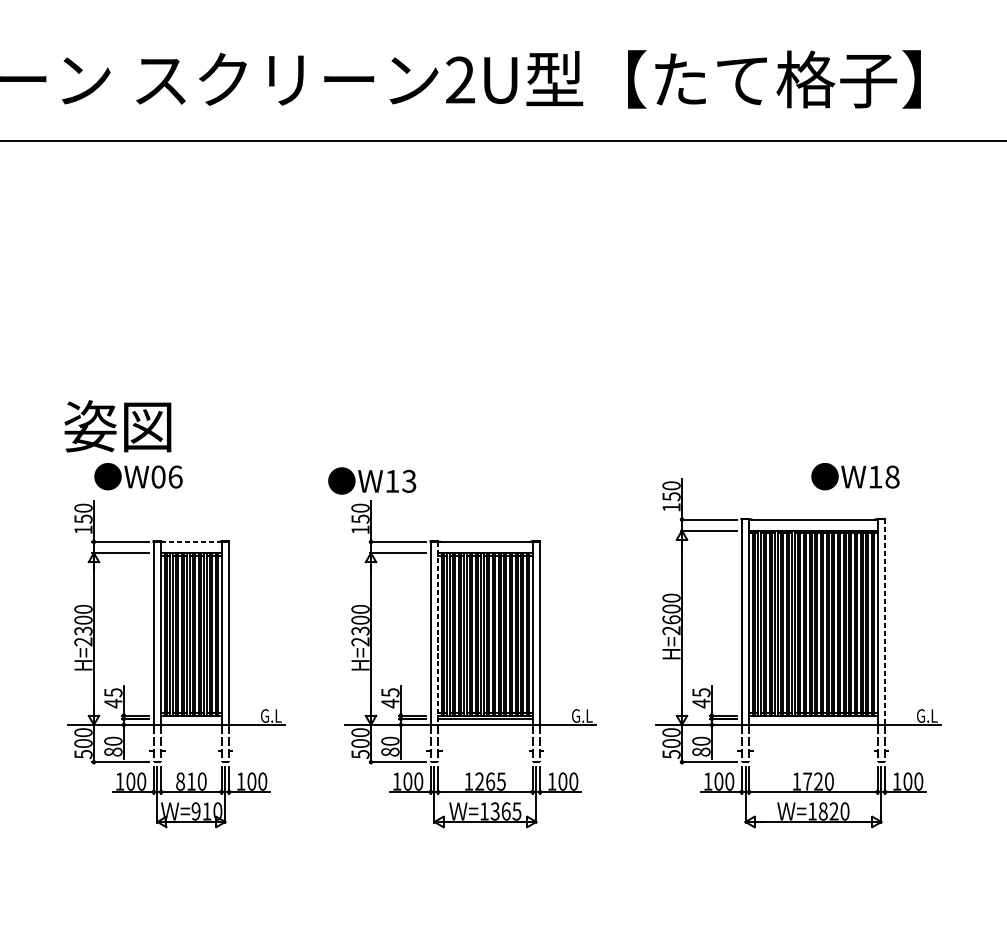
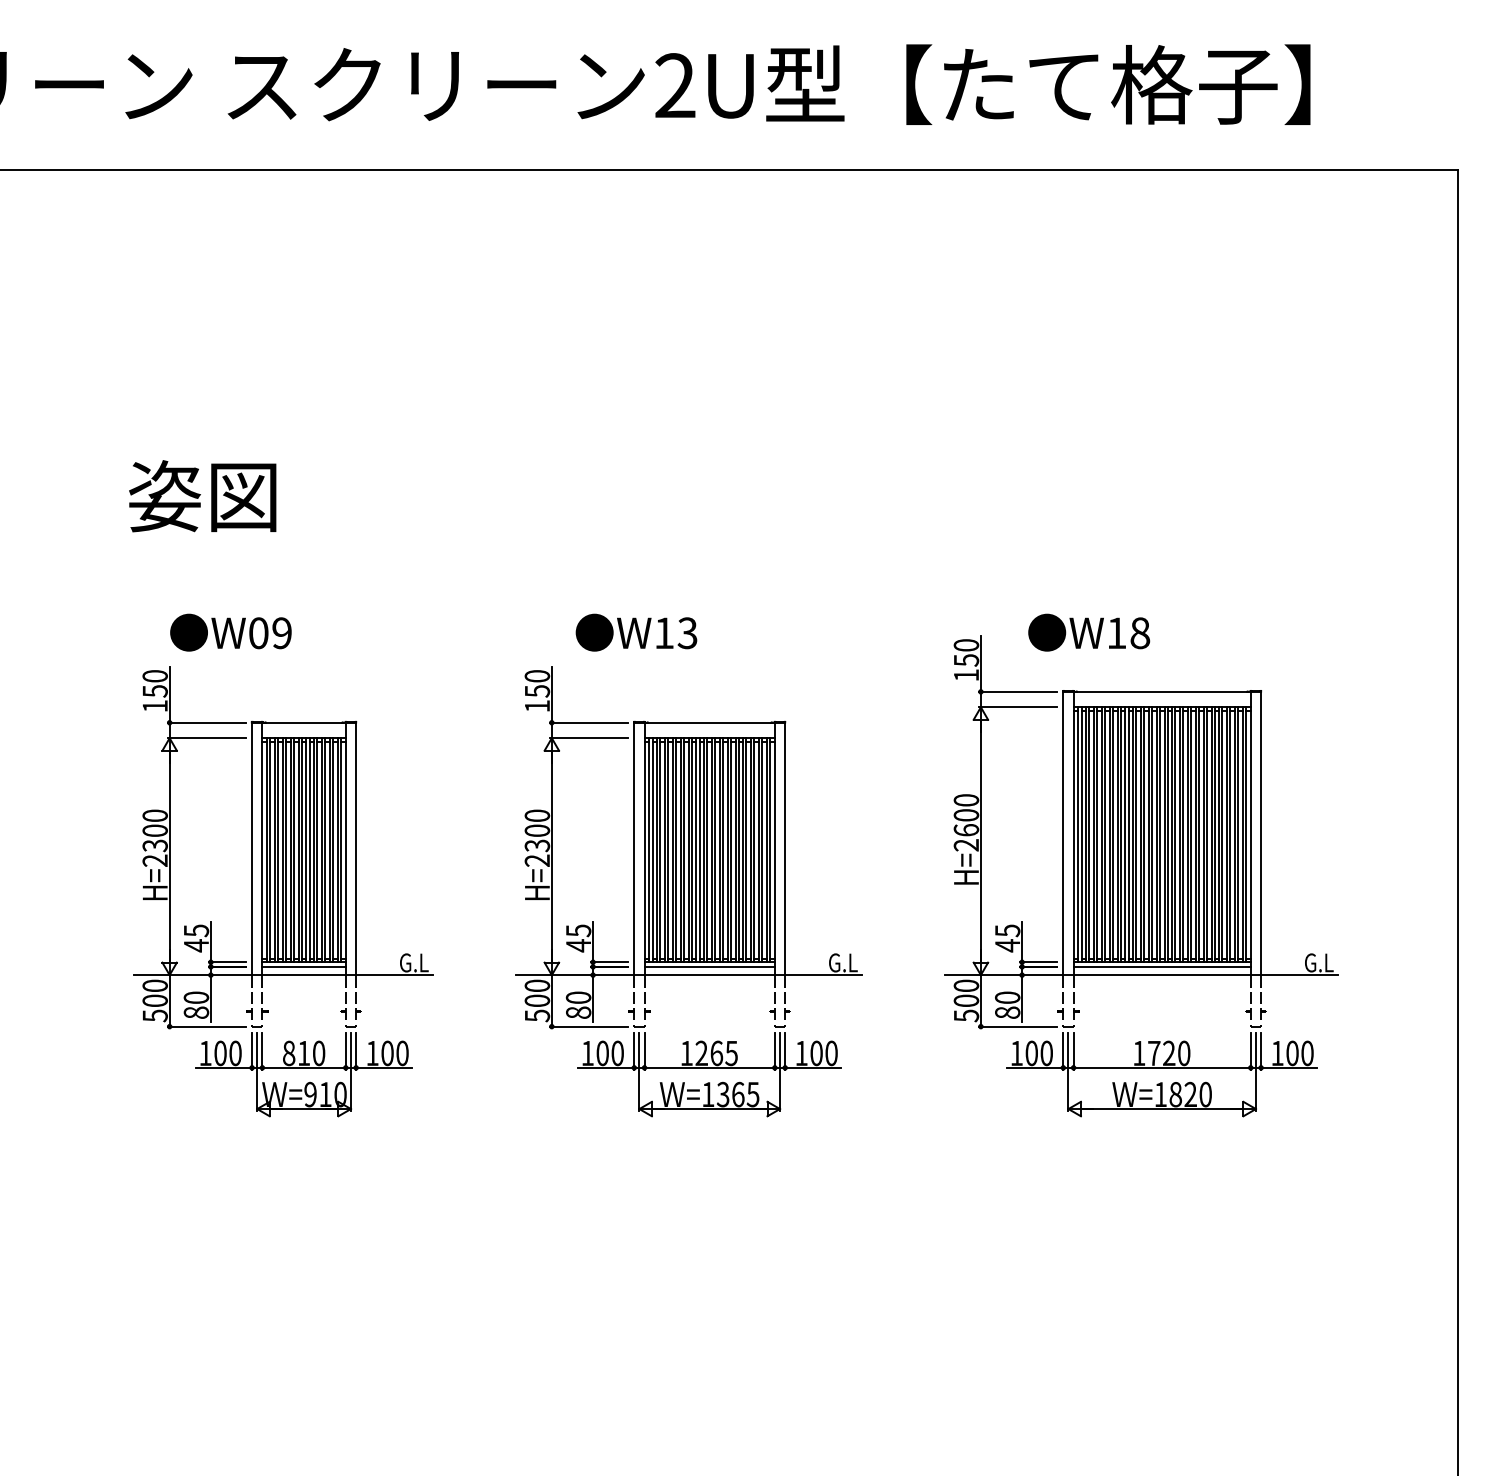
text: (117, 426) -> (202, 496), moved
text: (855, 476) -> (1089, 632), moved
text: (175, 477) -> (282, 633), W06 -> W09
text: (372, 480) -> (636, 632), moved
line: (191, 541) -> (304, 722), dashed -> solid
line: (885, 622) -> (1261, 833), dashed -> solid
line: (438, 633) -> (644, 849), dashed -> solid
line: (190, 718) -> (303, 966), added
line: (812, 718) -> (1161, 966), added

